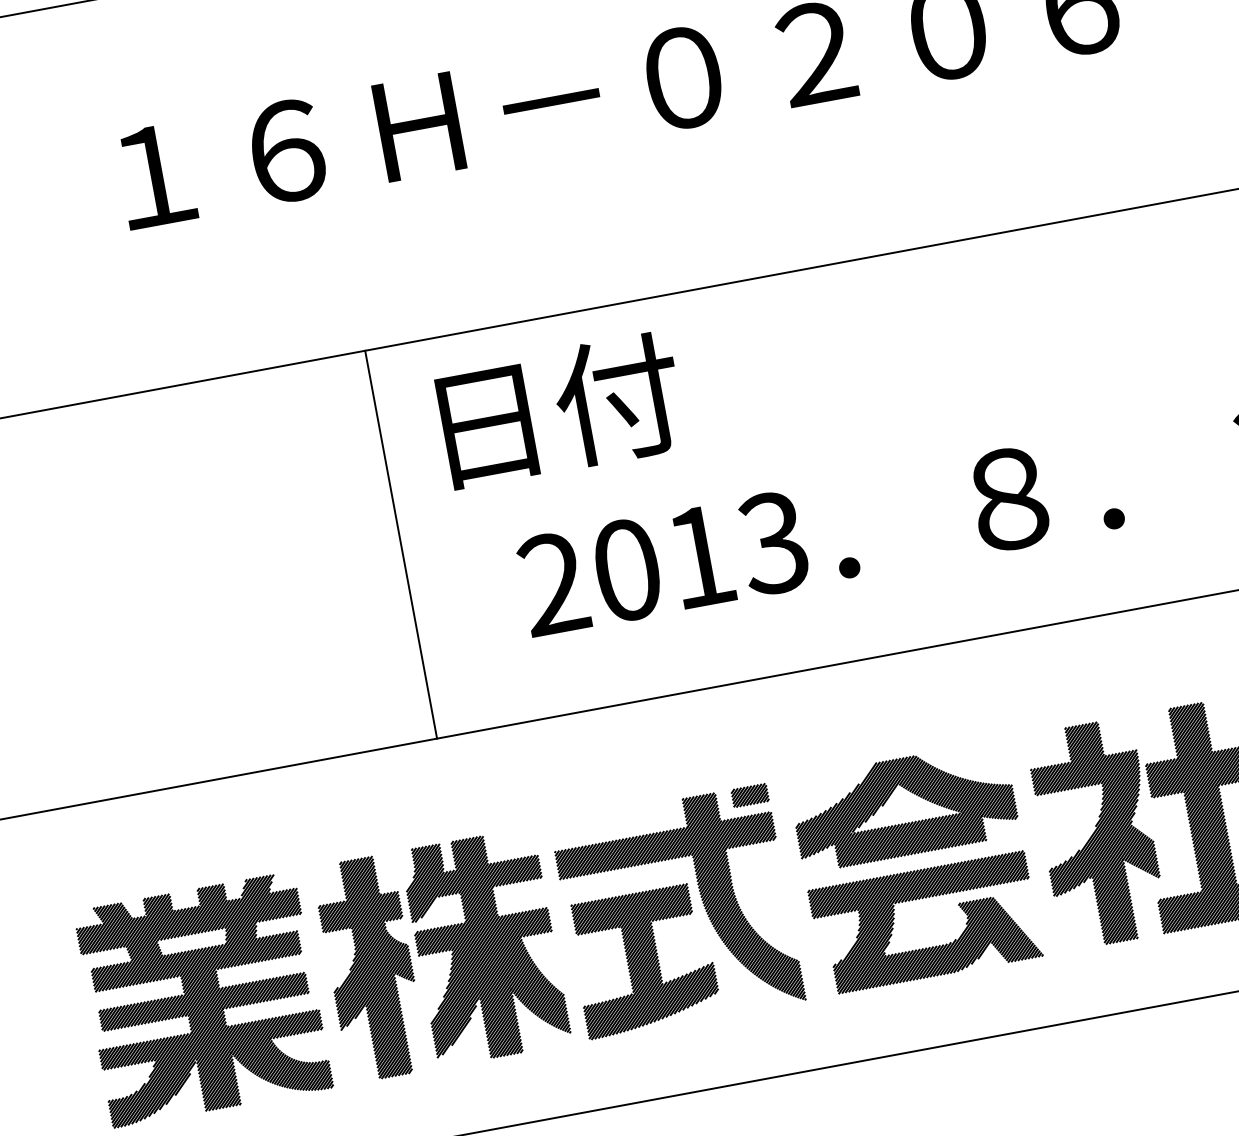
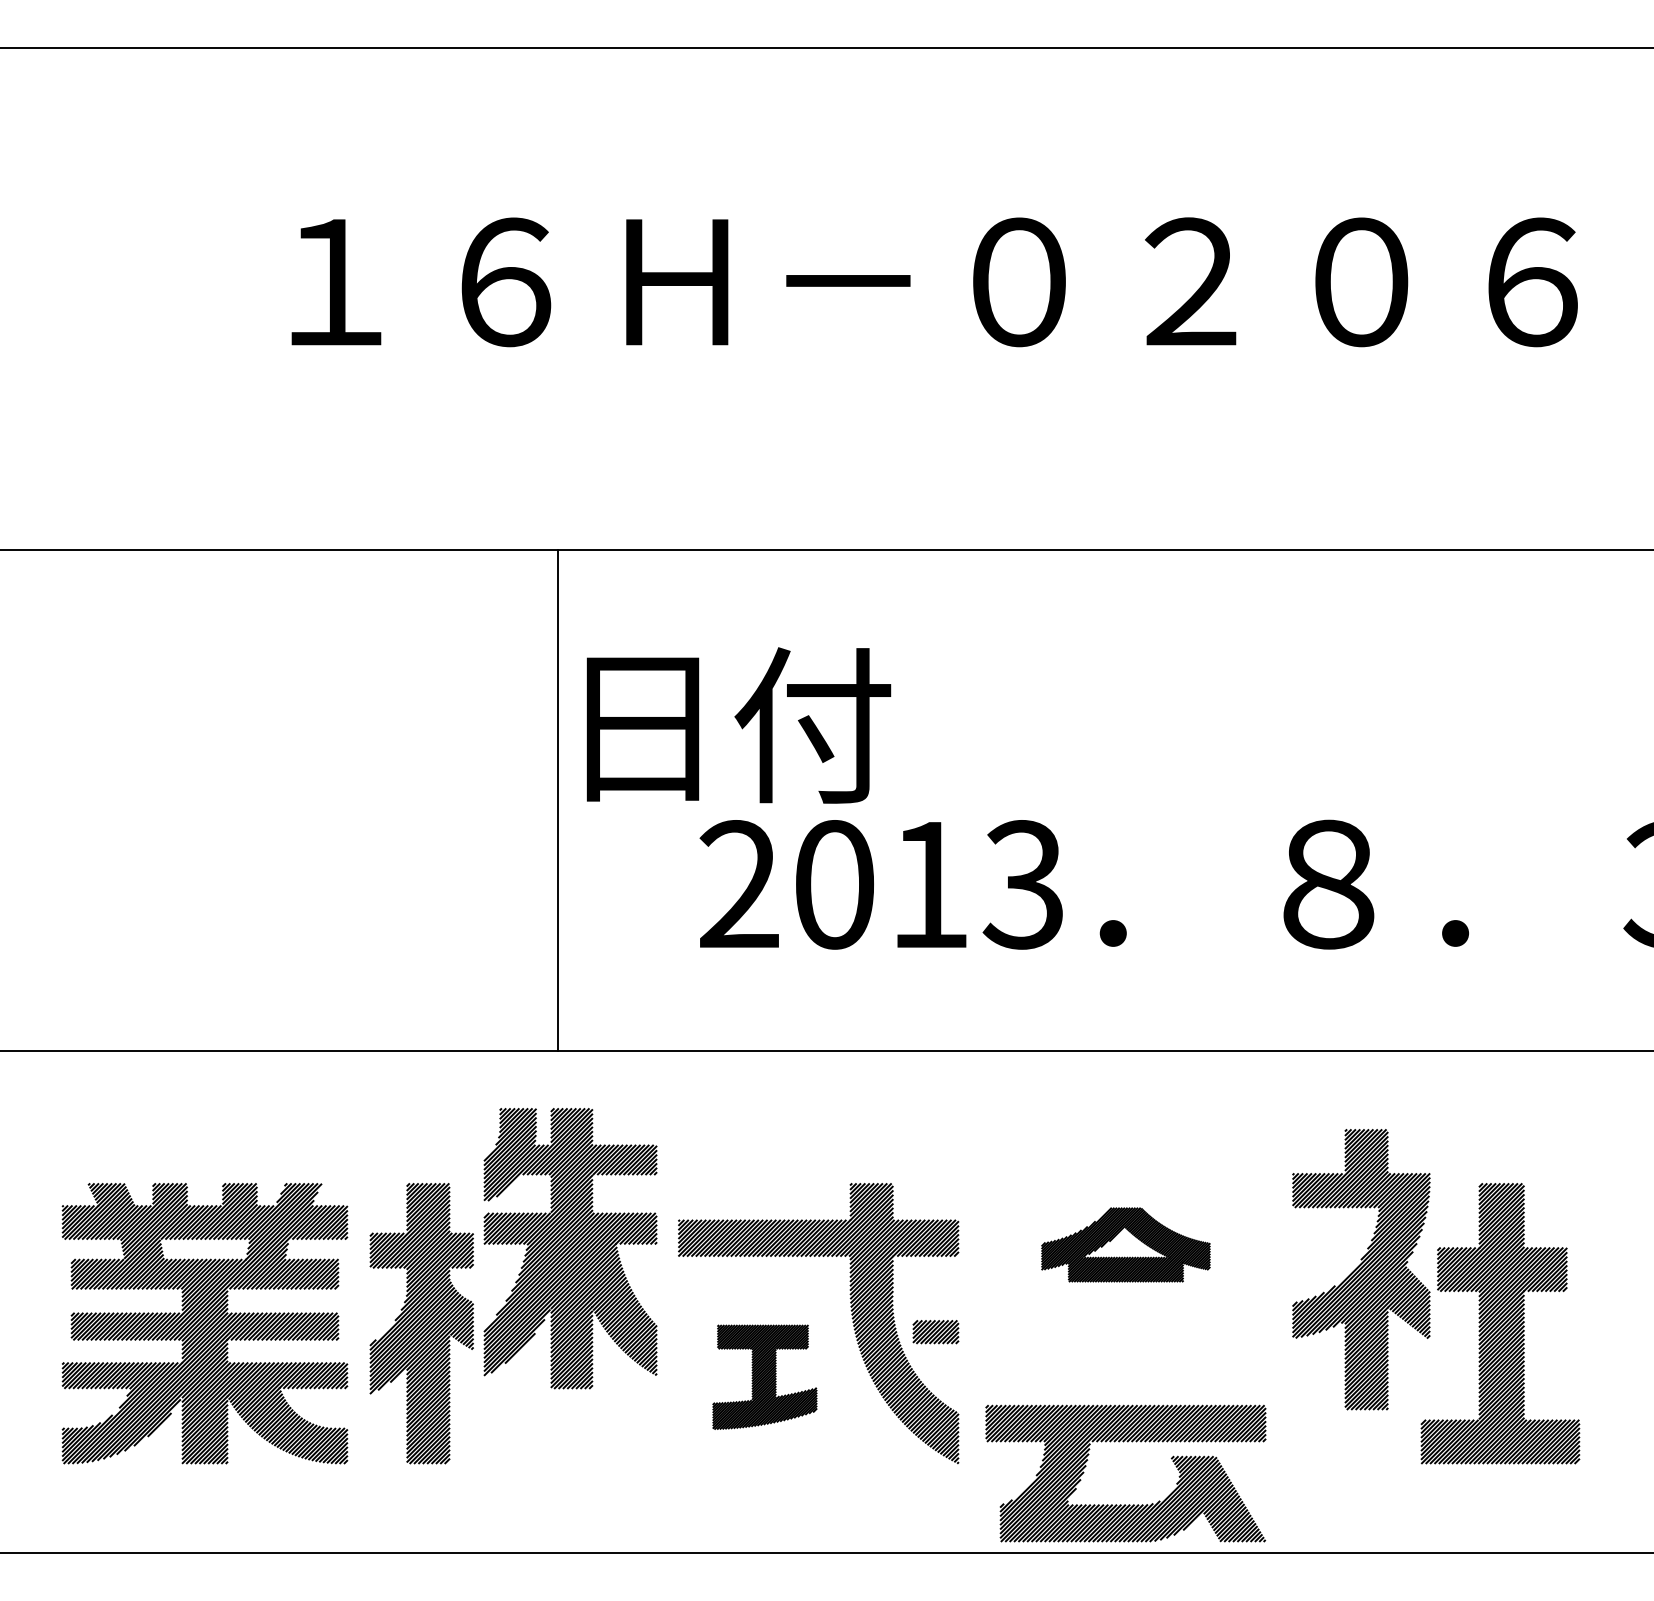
text: (561, 410) -> (739, 725), moved
part: (749, 795) -> (935, 1332), moved
part: (903, 806) -> (1125, 1244), size x0.6
part: (1097, 833) -> (1361, 1269), moved
part: (485, 947) -> (570, 1248), moved
part: (929, 947) -> (1125, 1504), moved
part: (643, 961) -> (764, 1377), size x0.6

